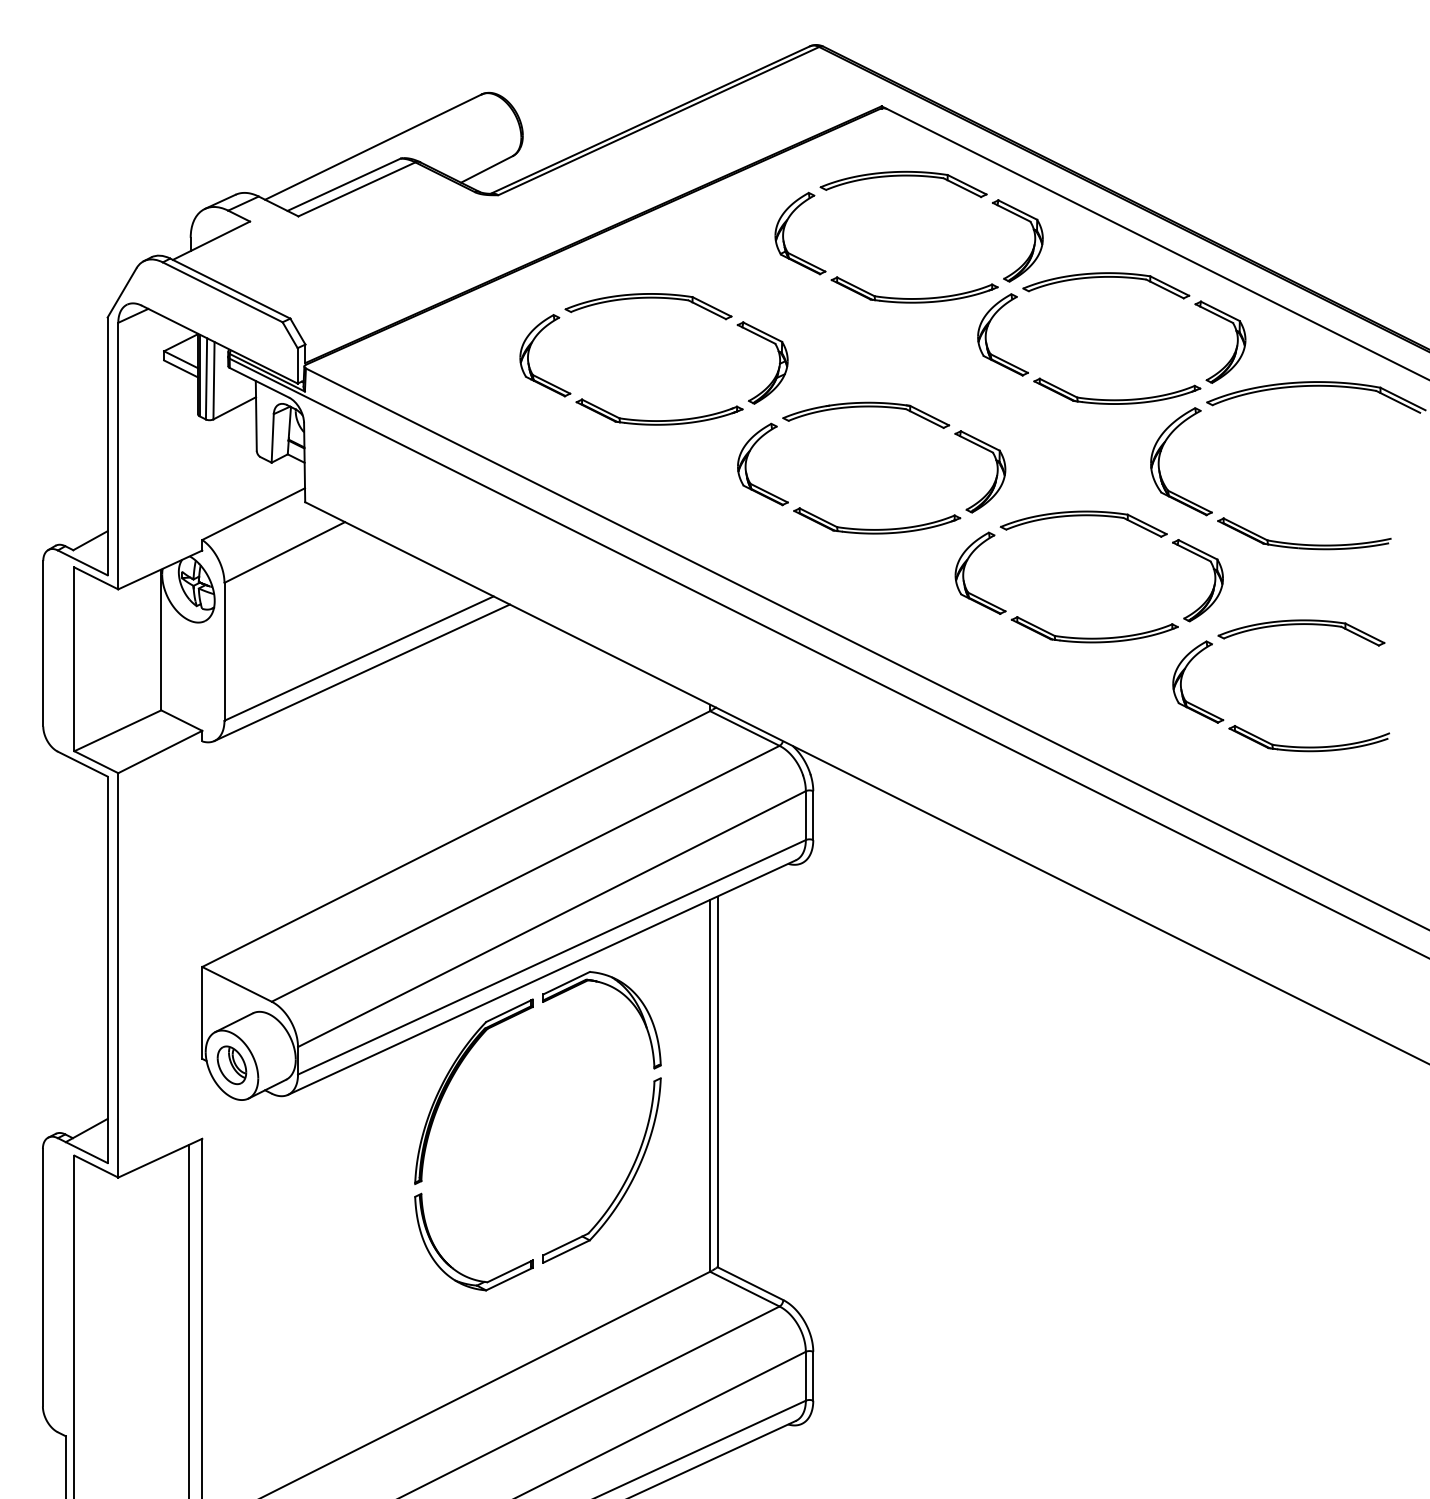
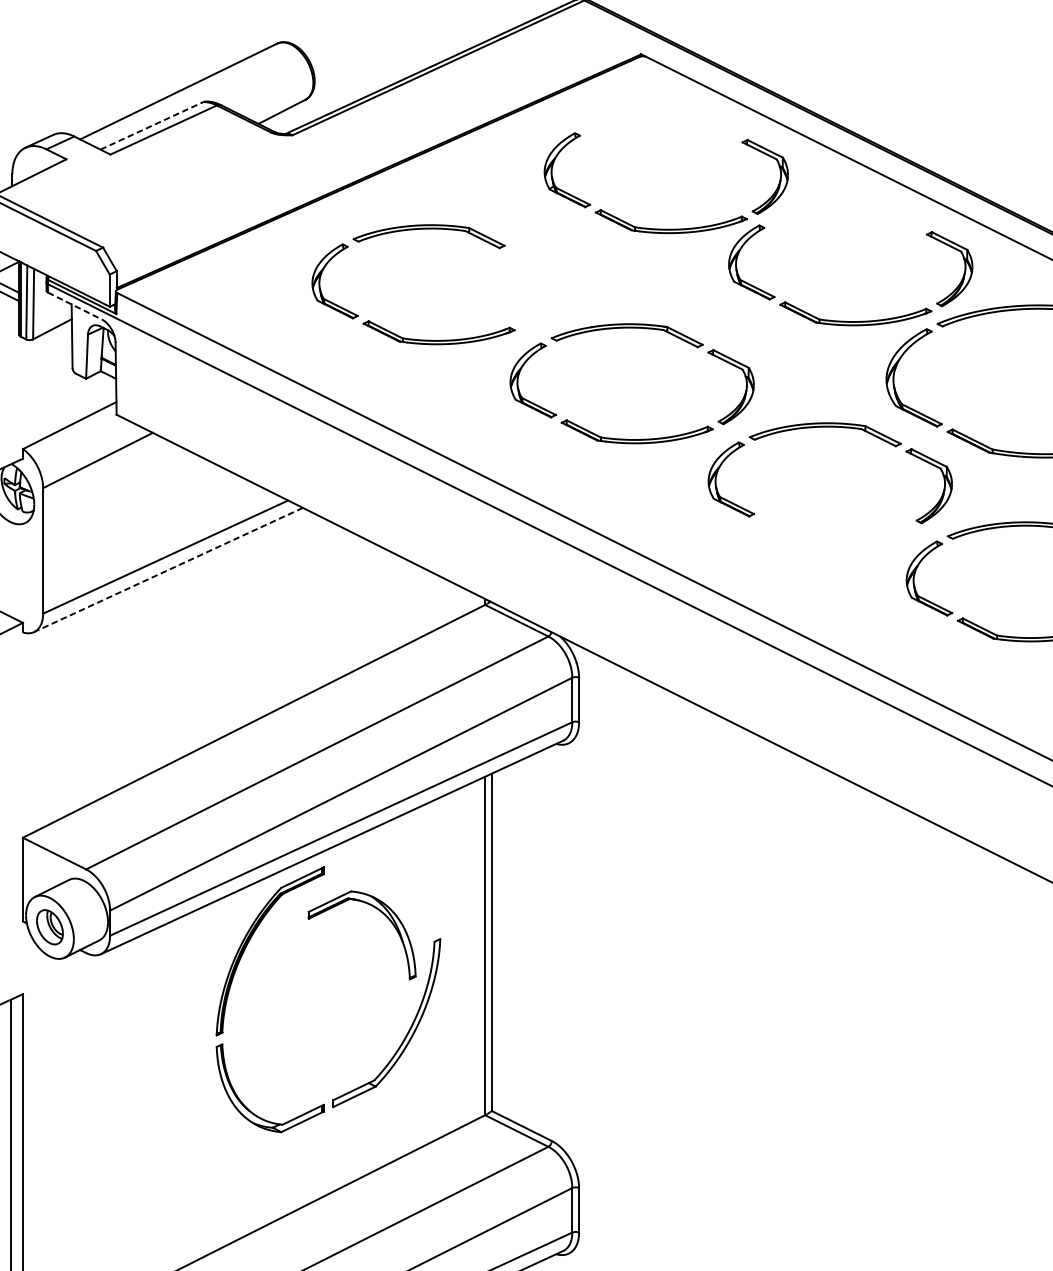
part: (903, 176) -> (661, 118), removed
line: (344, 184) -> (152, 125), solid -> dashed
part: (1106, 277) -> (845, 210), removed
part: (778, 365) -> (547, 290), removed
line: (259, 383) -> (75, 306), solid -> dashed
part: (1094, 637) -> (835, 537), removed
line: (362, 672) -> (168, 569), solid -> dashed
part: (621, 994) -> (379, 911), moved

